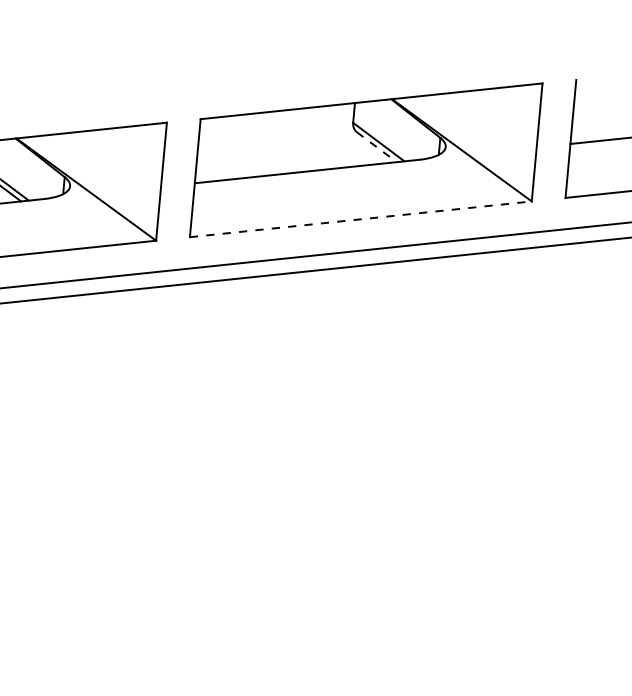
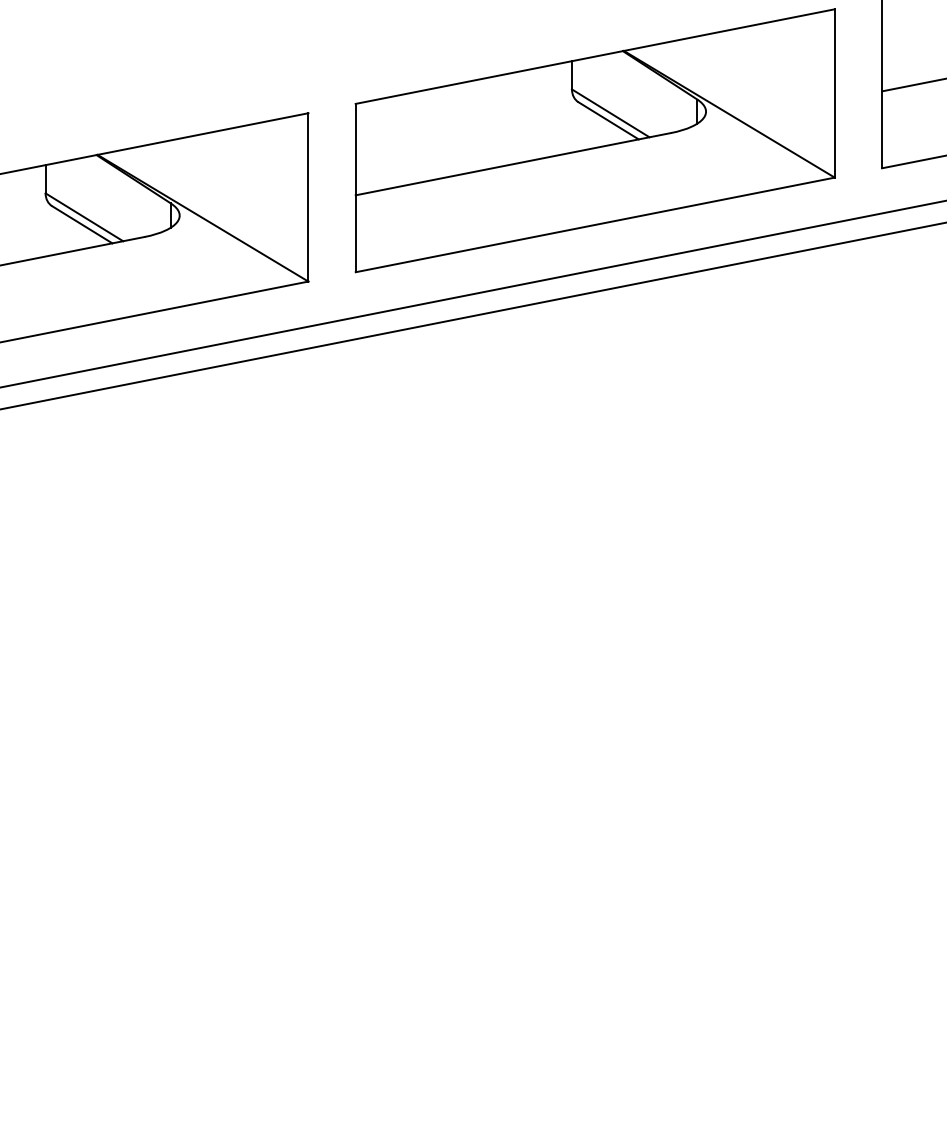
line: (377, 147) -> (609, 121), dashed -> solid
line: (361, 219) -> (595, 224), dashed -> solid

